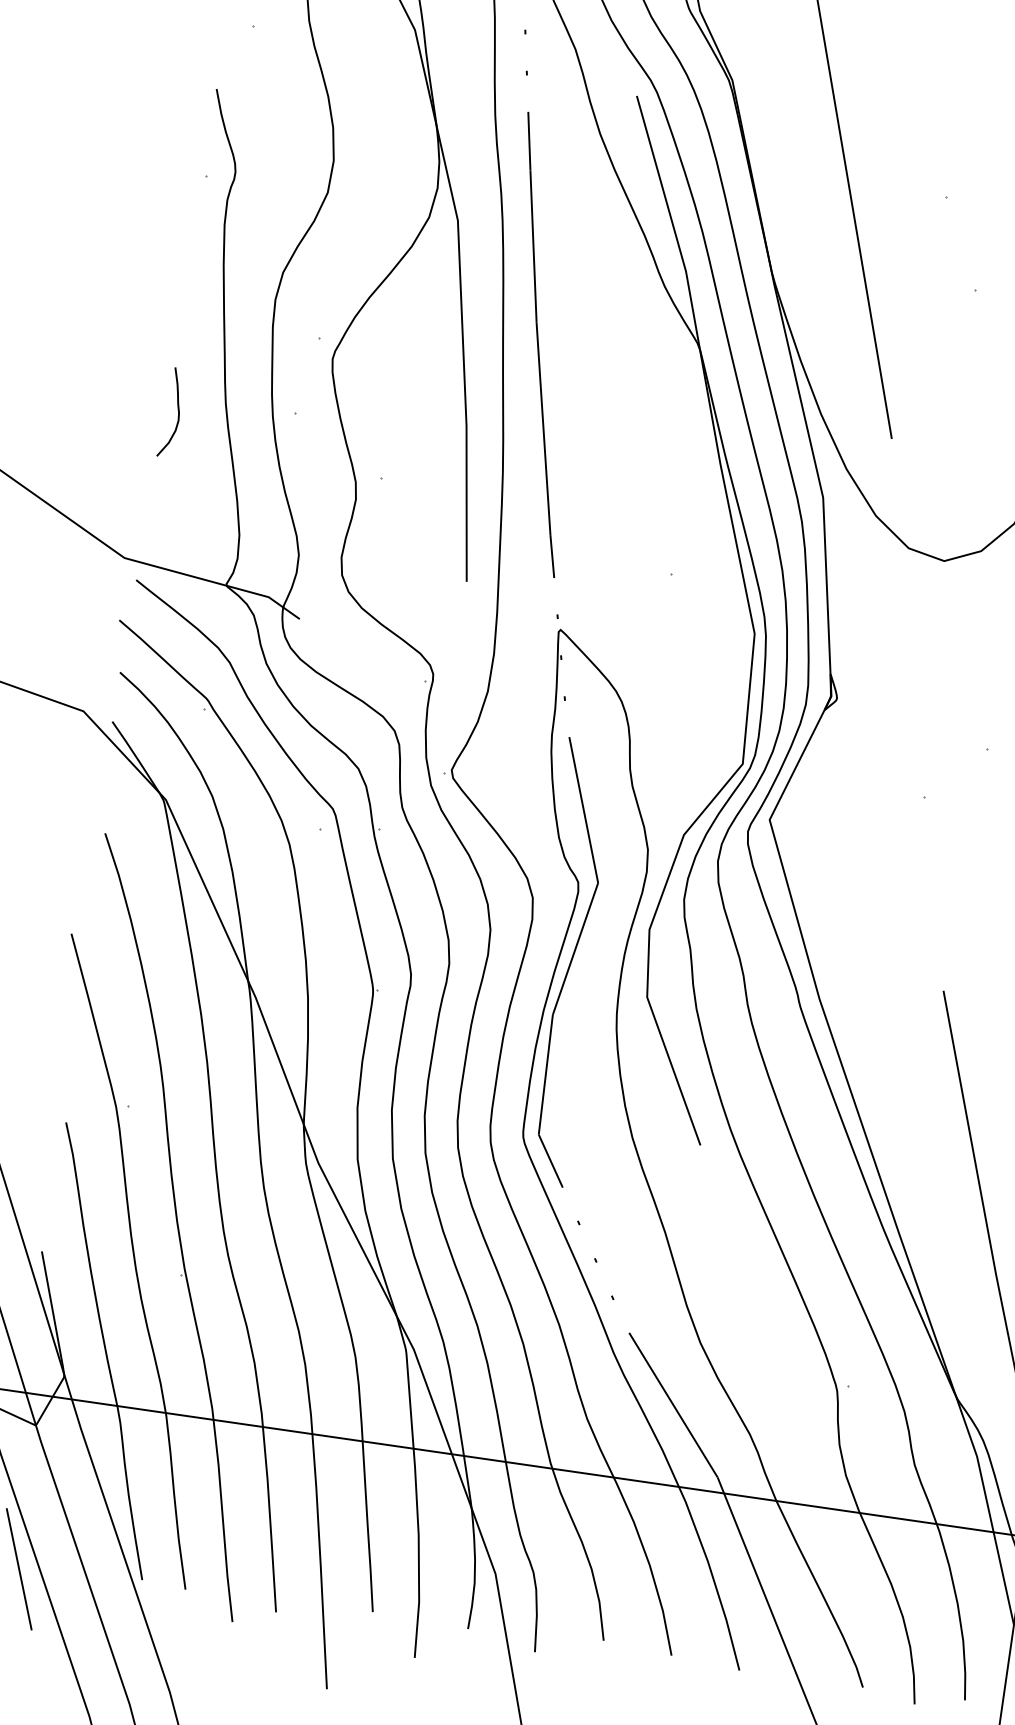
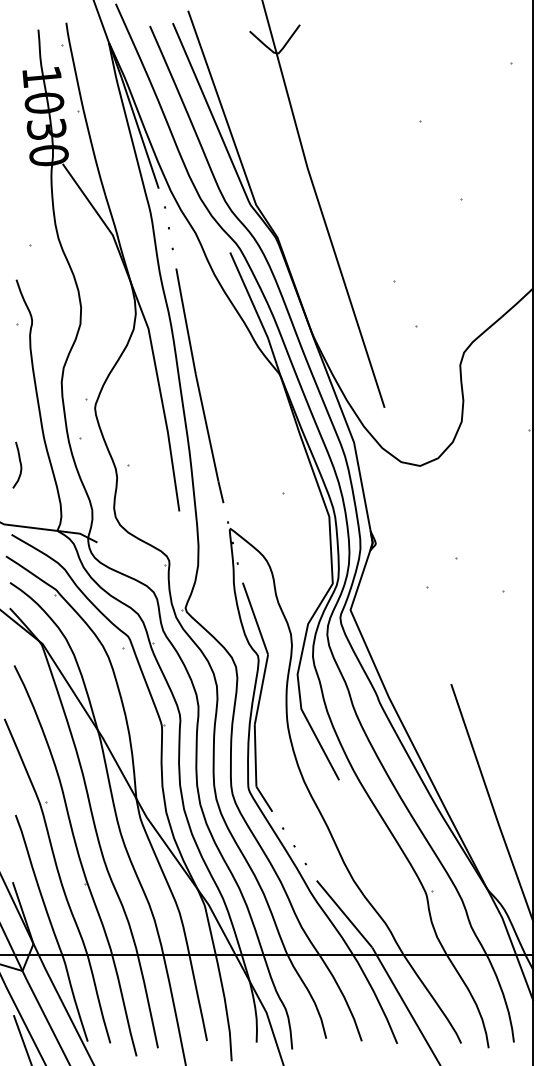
curve: (176, 410) -> (19, 463), moved

